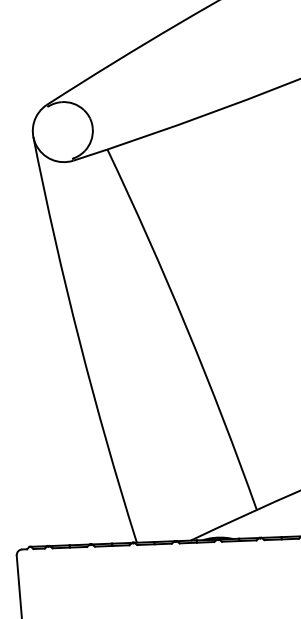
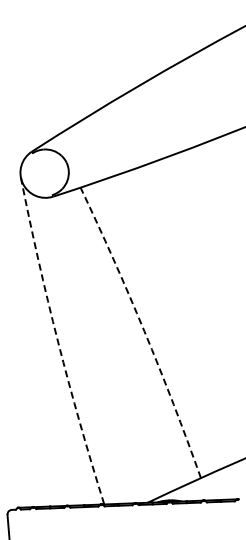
arc: (186, 328) -> (144, 331), solid -> dashed
arc: (80, 341) -> (58, 342), solid -> dashed

